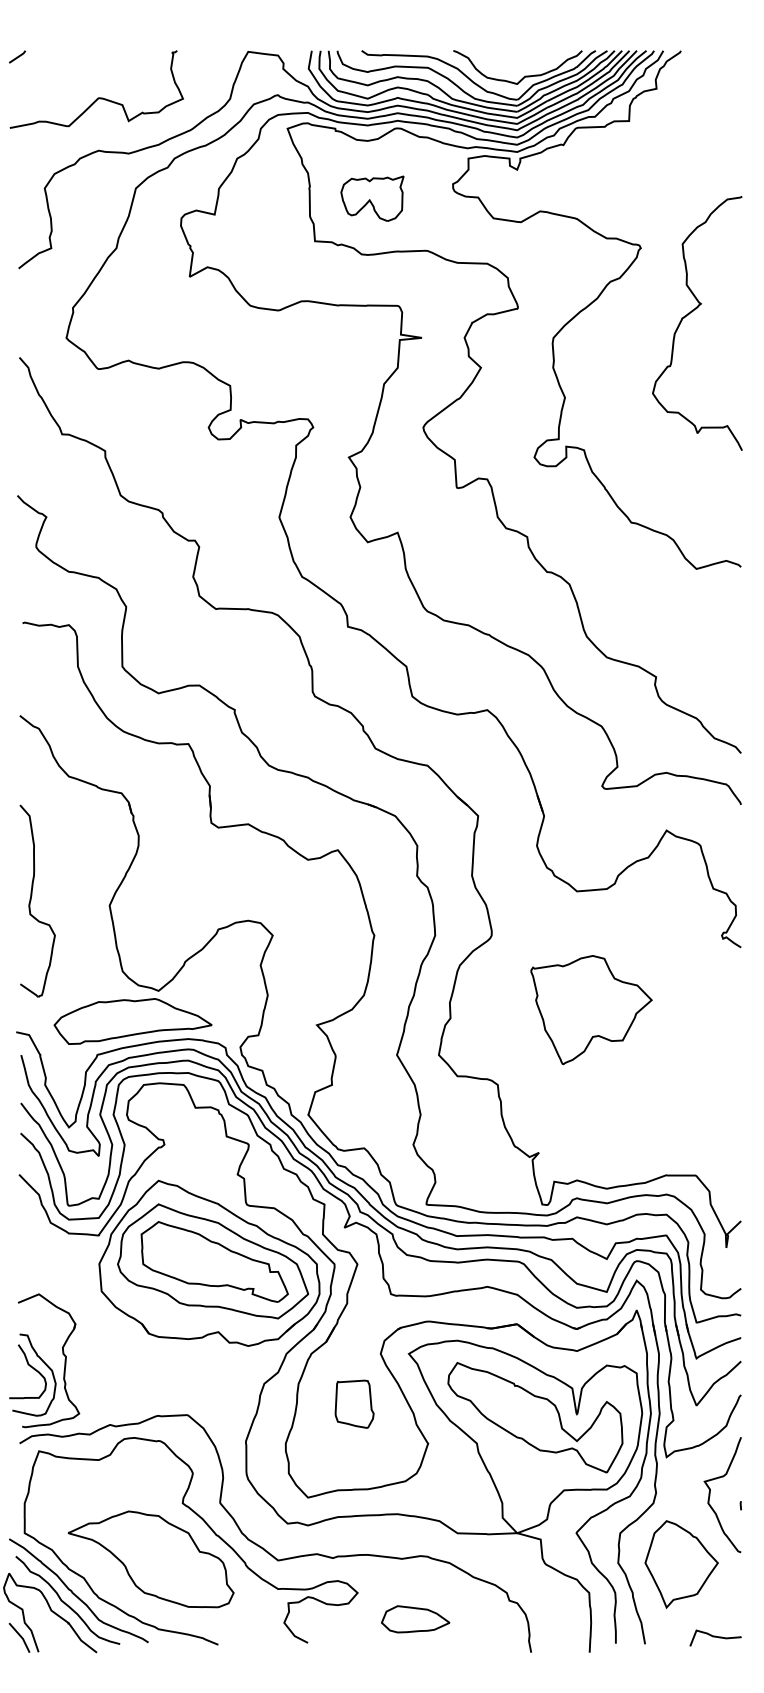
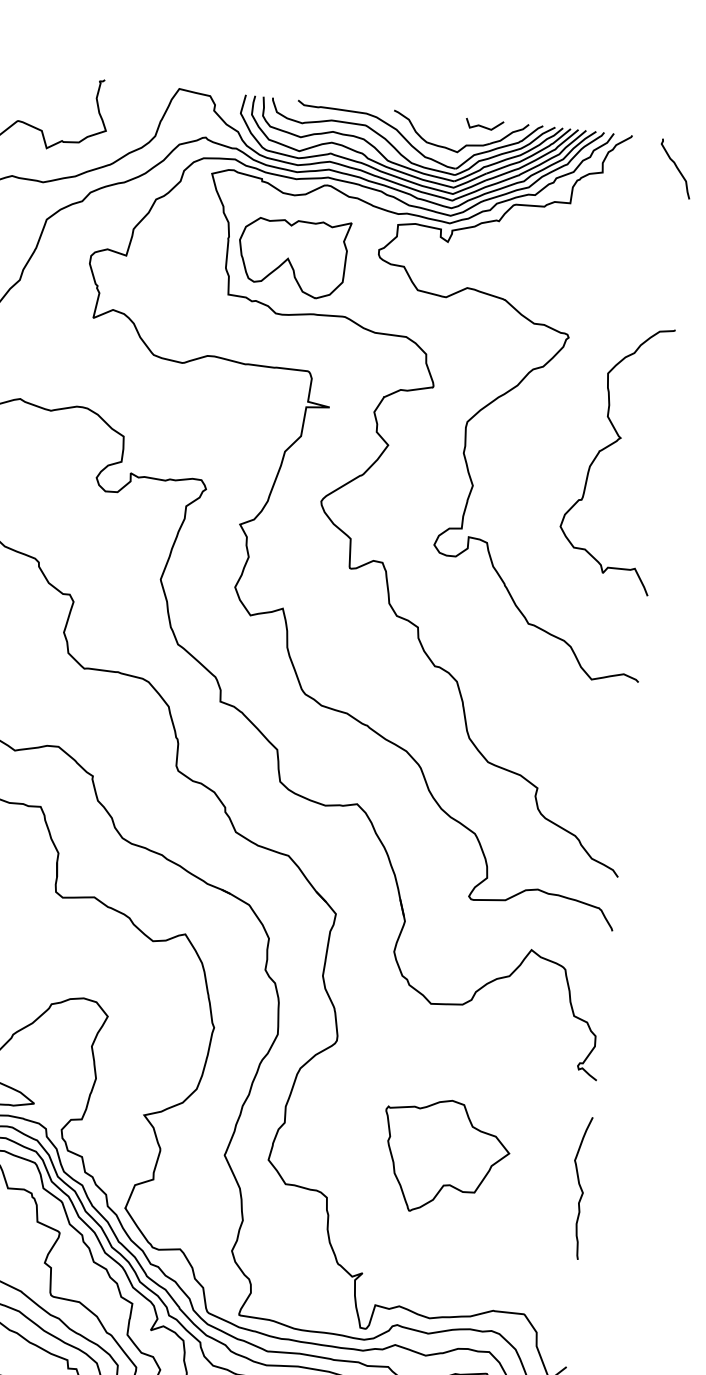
line: (539, 56) -> (483, 125), added
curve: (725, 77) -> (676, 168), added
part: (372, 198) -> (293, 256), size x1.67
curve: (689, 314) -> (607, 447), moved
part: (591, 1010) -> (445, 1157), moved
curve: (735, 1050) -> (579, 1187), added

